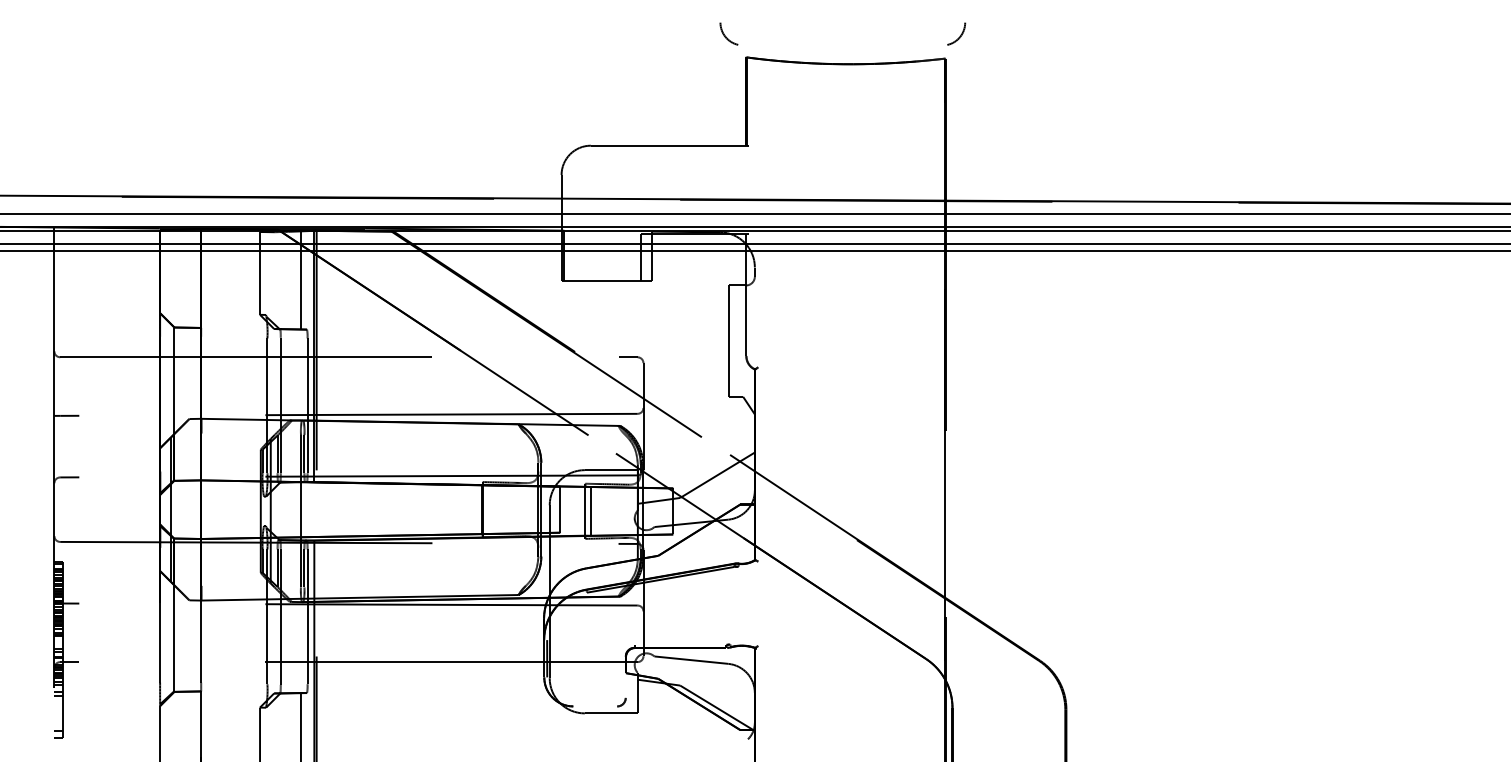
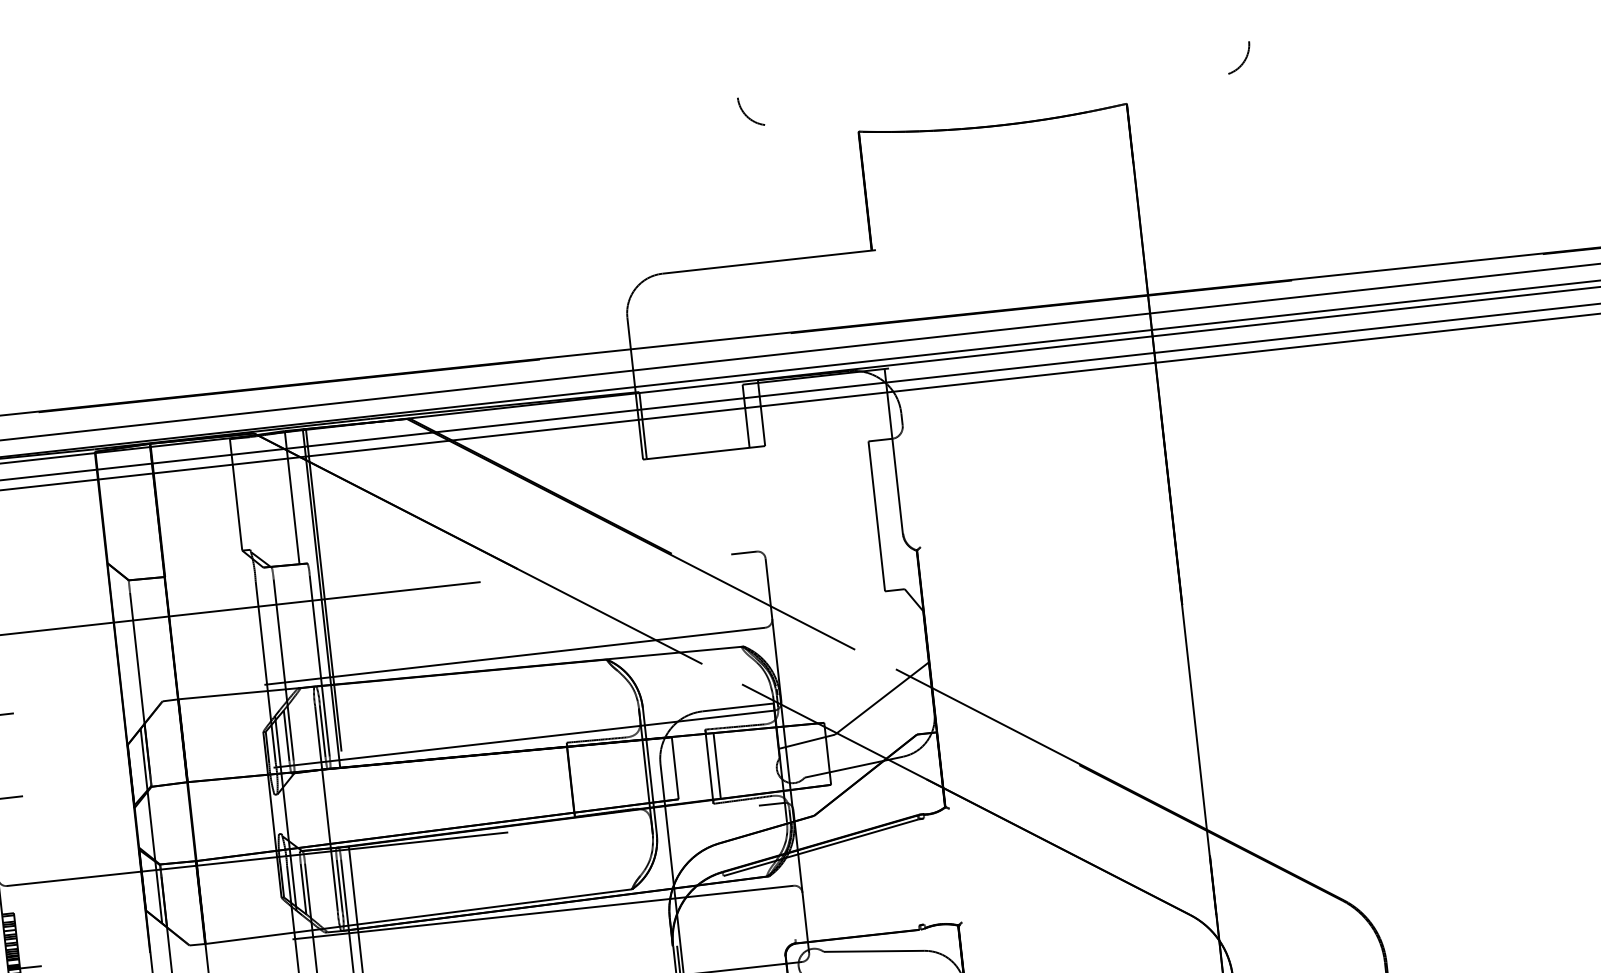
arc: (960, 34) -> (1244, 57), moved
arc: (725, 35) -> (746, 114), moved

